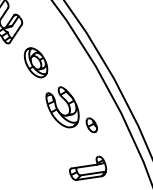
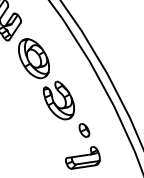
part: (35, 62) -> (33, 58), size x1.43
part: (91, 125) -> (84, 130), moved

